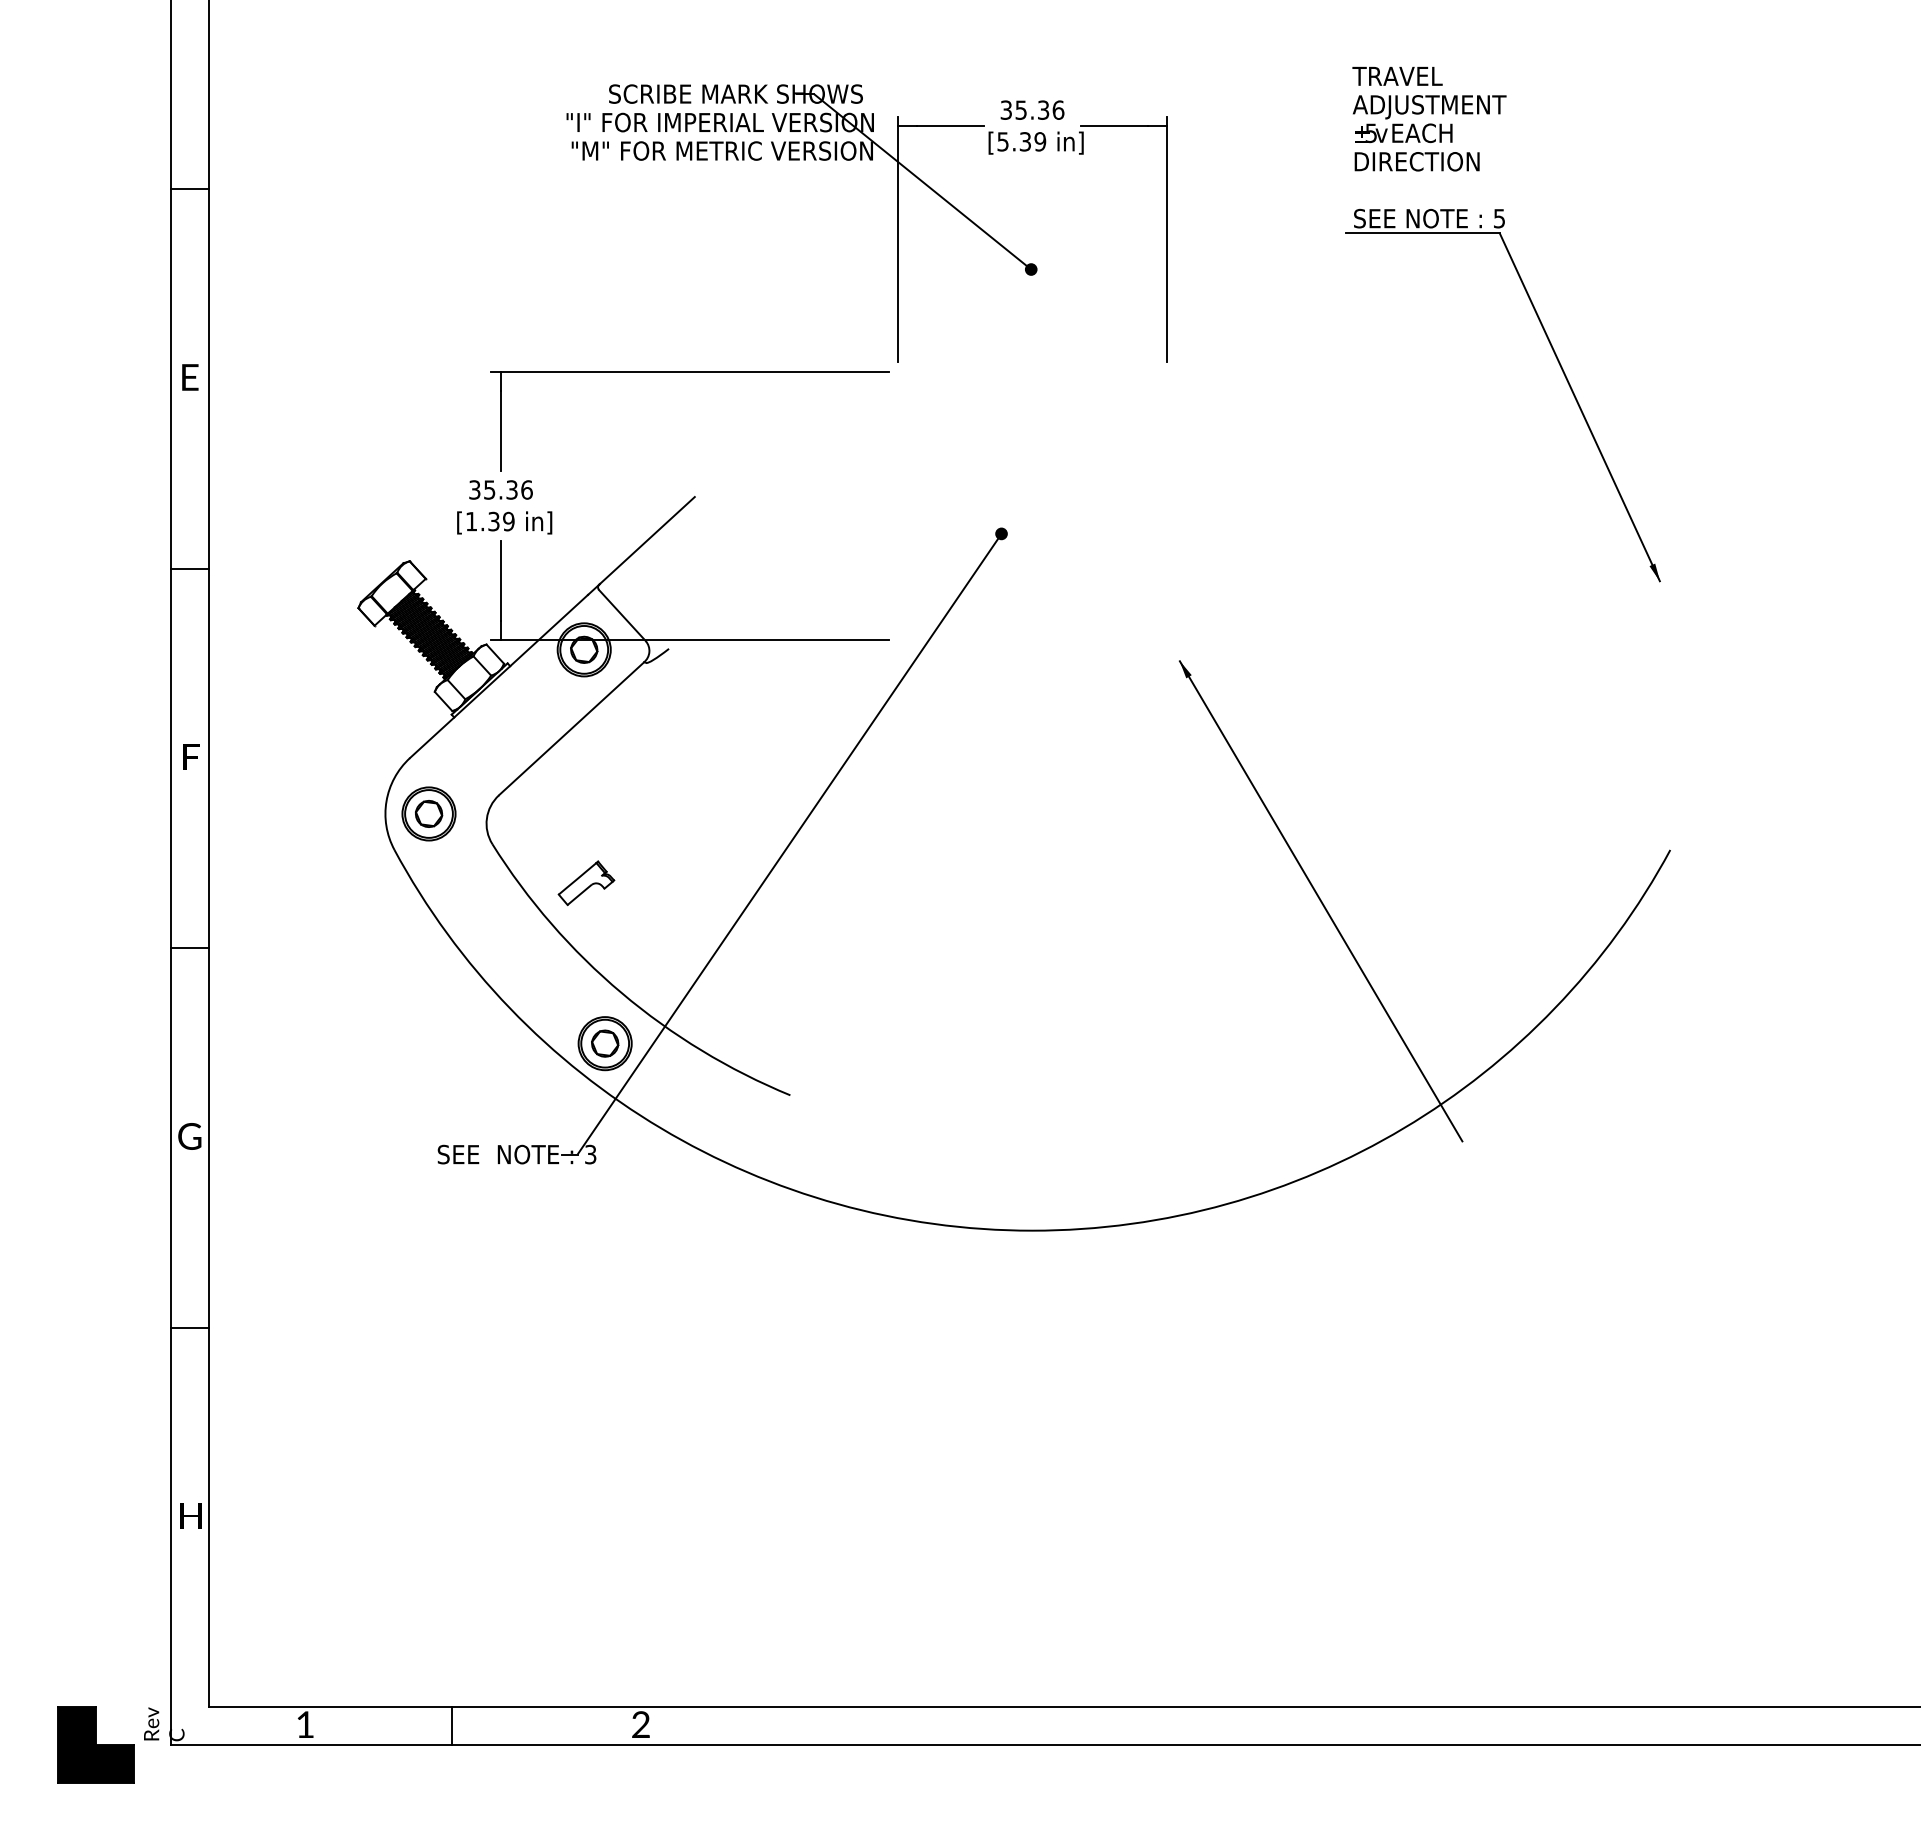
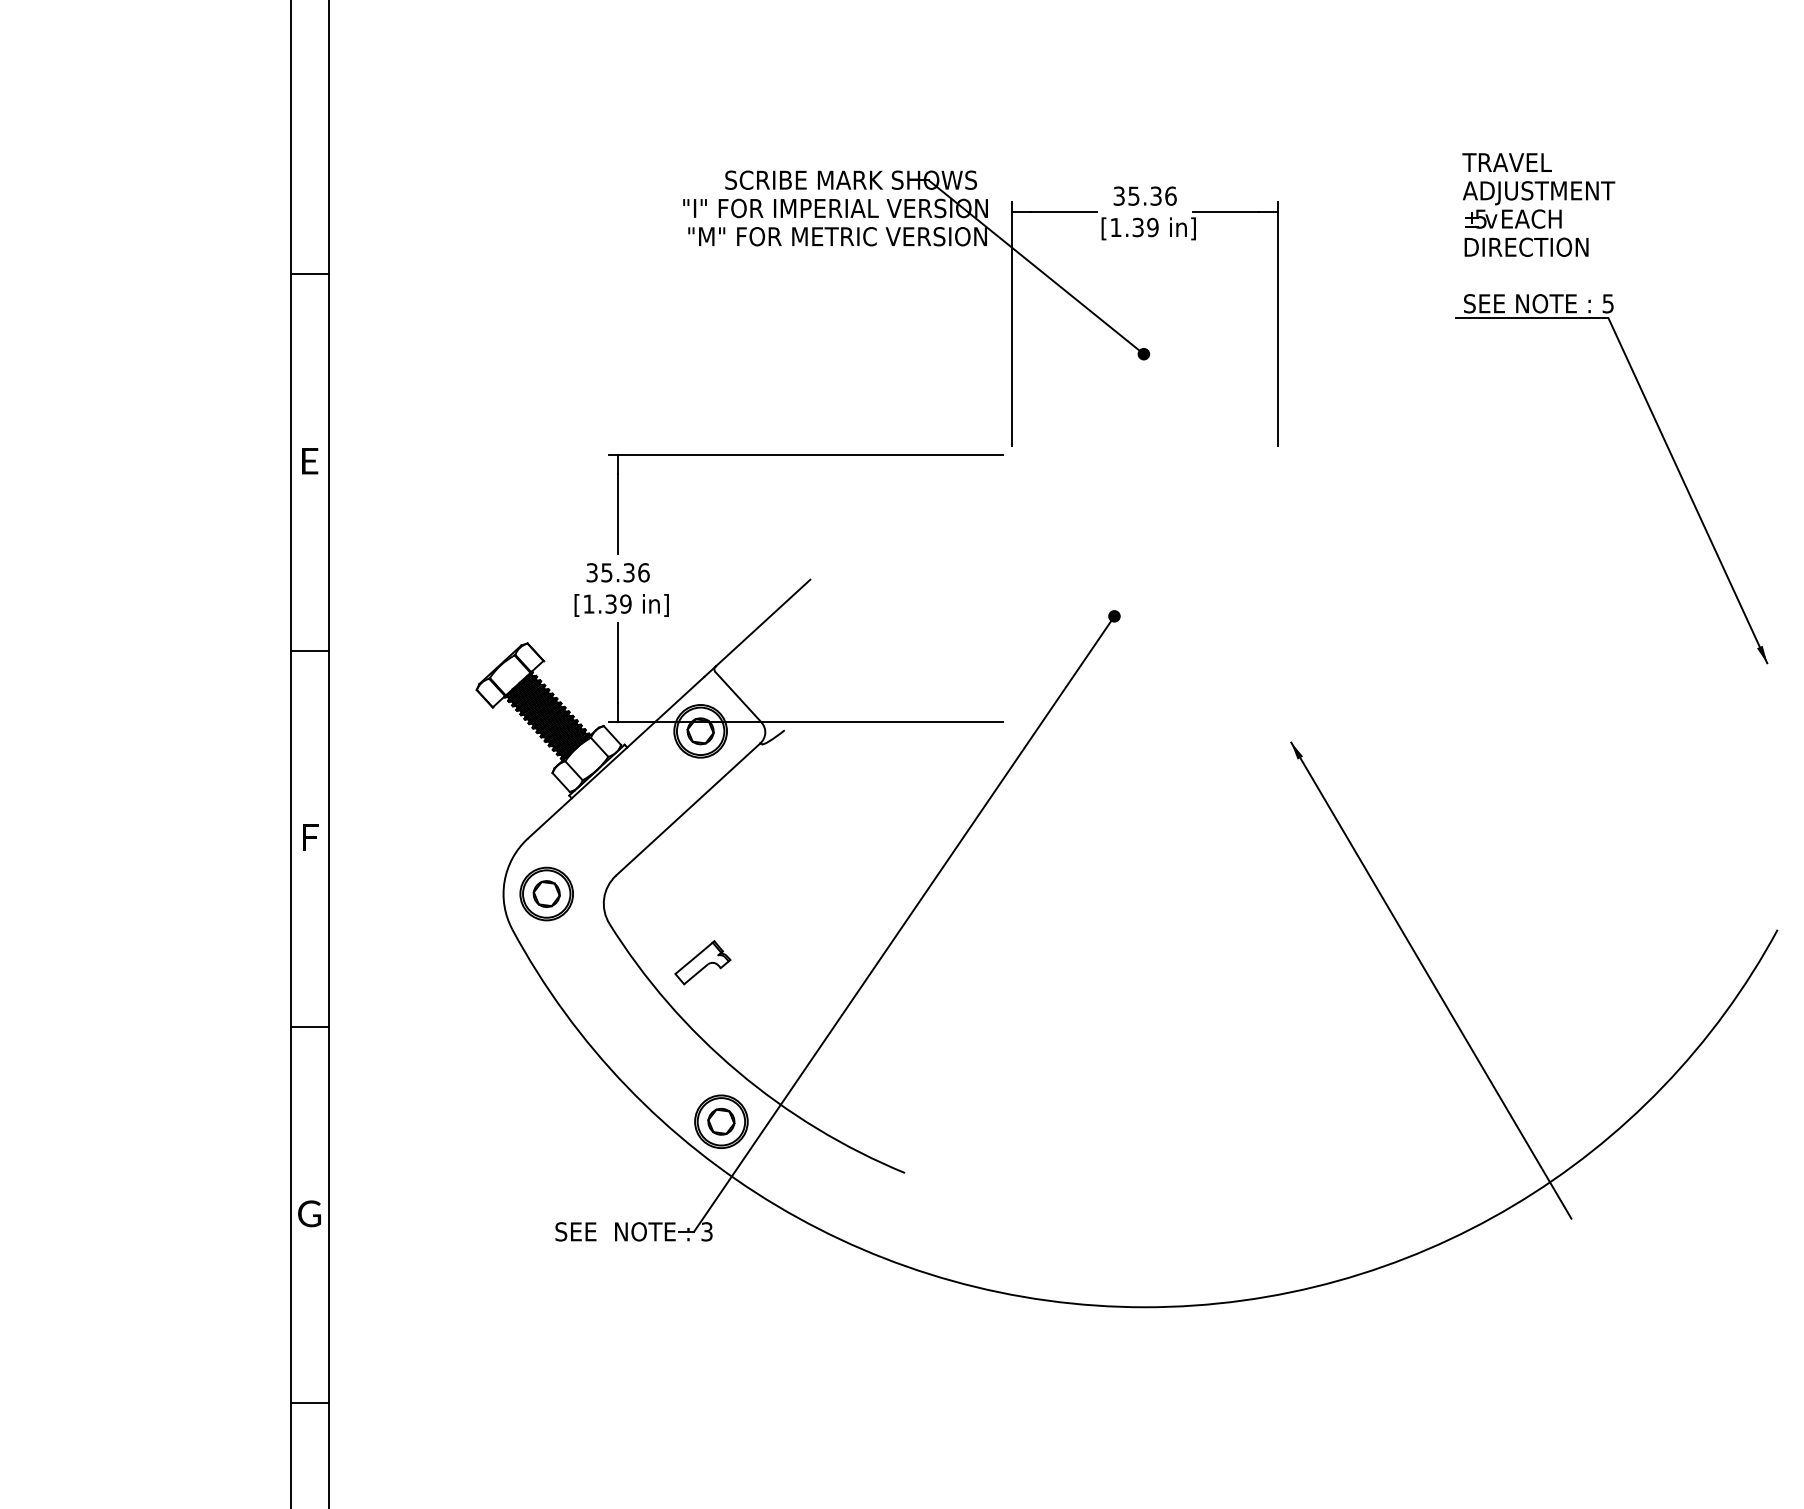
text: (1002, 141) -> (1115, 227), [5.39 -> [1.39

